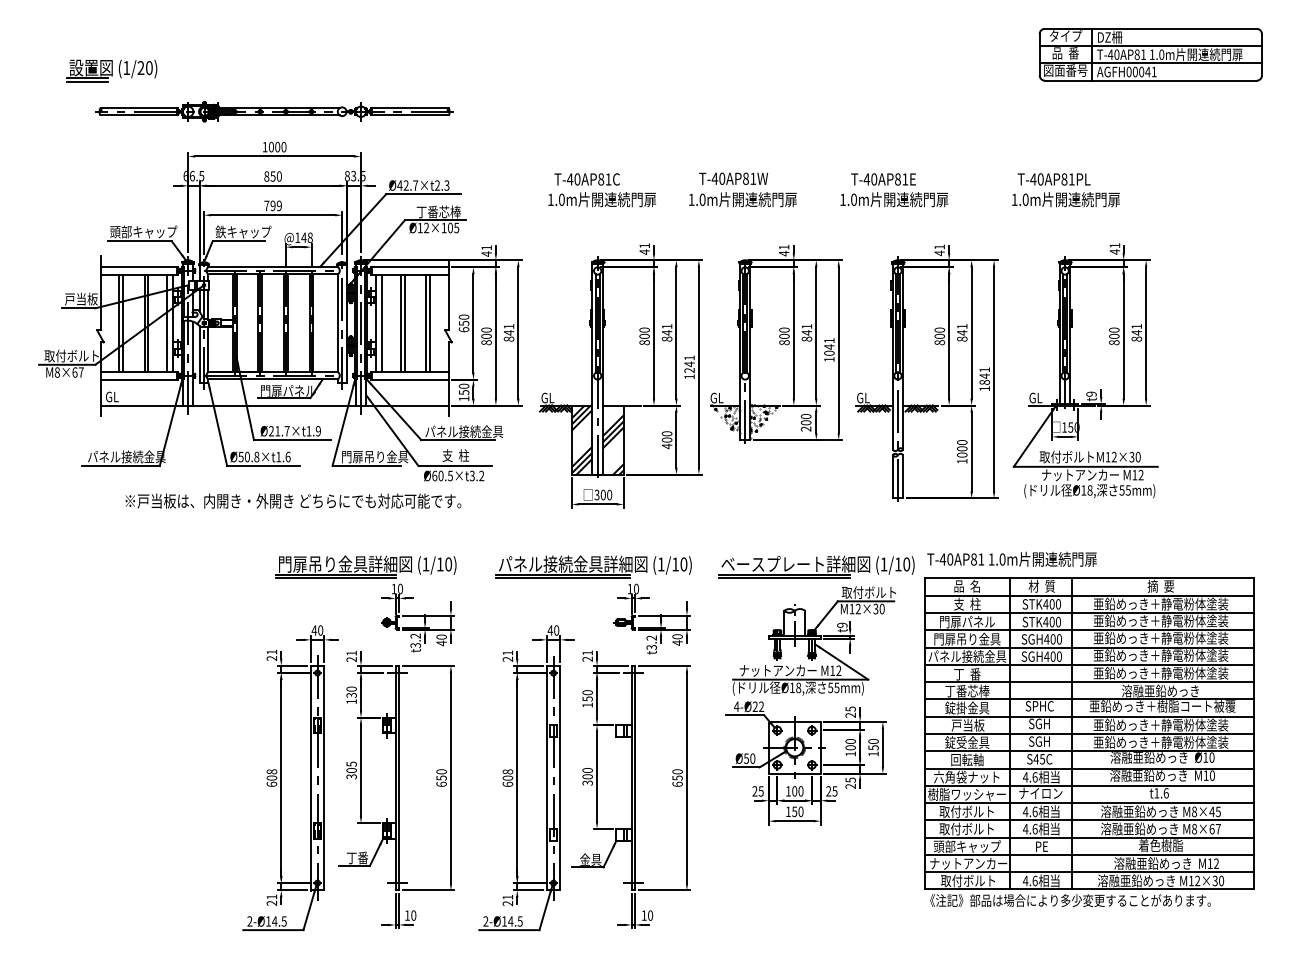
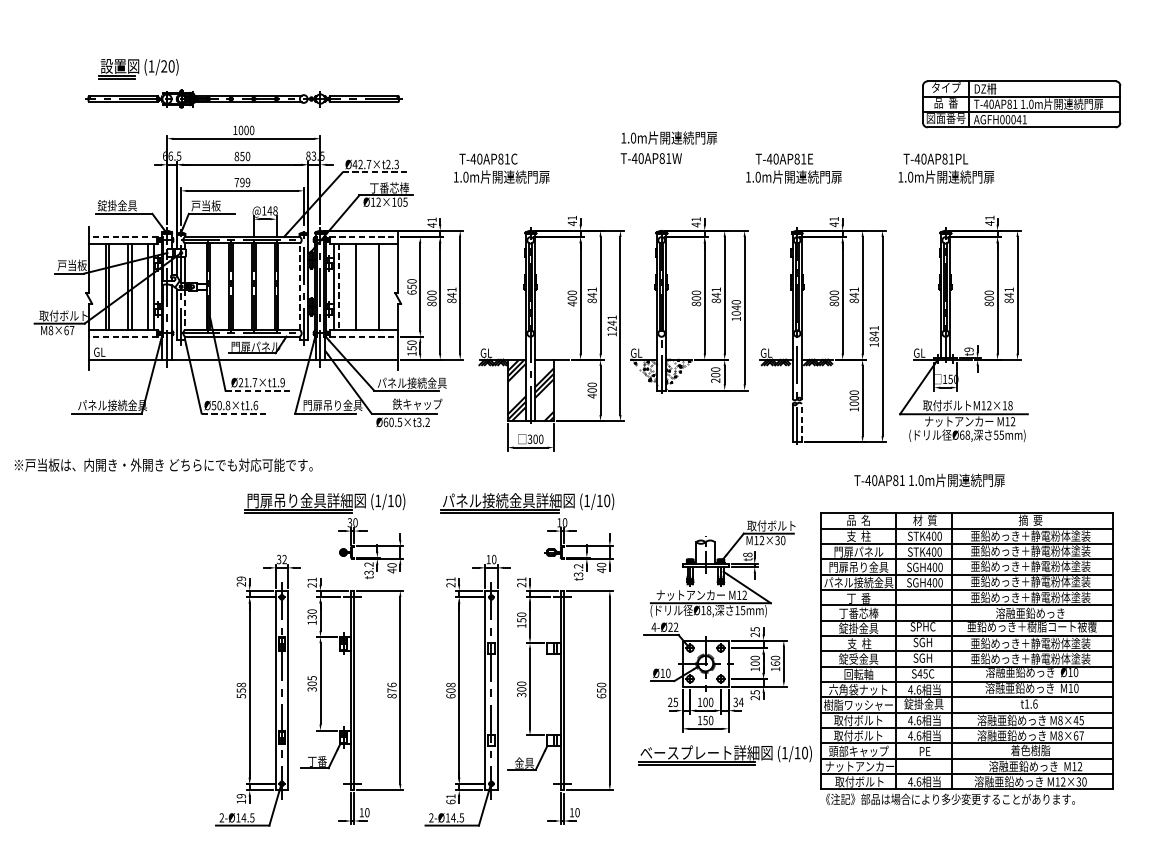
part: (1150, 54) -> (1021, 104), moved
part: (111, 70) -> (138, 68), moved
text: (601, 190) -> (501, 168), moved
line: (423, 194) -> (375, 172), solid -> dashed
text: (742, 199) -> (668, 137), moved
text: (143, 231) -> (127, 205), 頭部キャップ -> 錠掛金具
text: (243, 231) -> (216, 205), 鉄キャップ -> 戸当板
line: (139, 267) -> (123, 237), solid -> dashed
line: (409, 267) -> (363, 237), solid -> dashed
line: (337, 323) -> (299, 287), solid -> dashed
line: (381, 323) -> (338, 287), solid -> dashed
line: (404, 323) -> (359, 287), removed
line: (430, 323) -> (382, 287), removed
text: (829, 340) -> (736, 302), 1041 -> 1040
text: (644, 342) -> (572, 303), 800 -> 400
line: (208, 350) -> (185, 310), solid -> dashed
line: (139, 379) -> (123, 336), solid -> dashed
line: (409, 379) -> (363, 336), solid -> dashed
line: (292, 440) -> (259, 390), solid -> dashed
text: (470, 455) -> (417, 404), 支  柱 -> 鉄キャップ
text: (1134, 456) -> (1007, 405), M12×30 -> M12×18
line: (263, 466) -> (233, 413), solid -> dashed
line: (903, 476) -> (802, 422), solid -> dashed
text: (1083, 490) -> (961, 435), Ø18, -> Ø68,
text: (293, 500) -> (163, 464), moved
text: (1011, 558) -> (929, 479), moved
part: (816, 566) -> (724, 754), moved
text: (393, 588) -> (349, 522), 10 -> 30
text: (842, 624) -> (747, 554), t9 -> t8
text: (317, 630) -> (281, 559), 40 -> 32
text: (550, 630) -> (488, 559), 40 -> 10
text: (271, 651) -> (241, 578), 21 -> 29
text: (830, 687) -> (737, 610), 55mm) -> 15mm)
text: (967, 724) -> (858, 643), 戸当板 -> 支  柱
text: (873, 747) -> (775, 663), 150 -> 160
text: (745, 758) -> (661, 673), Ø50 -> Ø10
text: (441, 777) -> (391, 690), 650 -> 876
text: (271, 780) -> (241, 692), 608 -> 558
text: (831, 791) -> (738, 702), 25 -> 34
text: (1040, 793) -> (923, 704), ナイロン -> 錠掛金具
text: (271, 899) -> (241, 798), 21 -> 19
text: (507, 903) -> (450, 801), 21 -> 61

